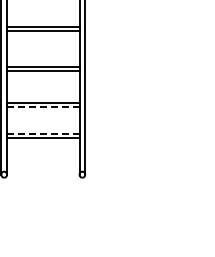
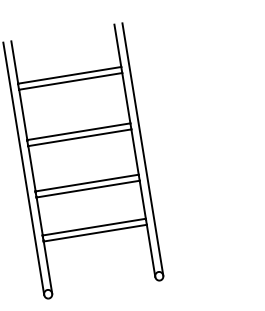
line: (42, 107) -> (87, 189), dashed -> solid
line: (42, 133) -> (93, 226), dashed -> solid

